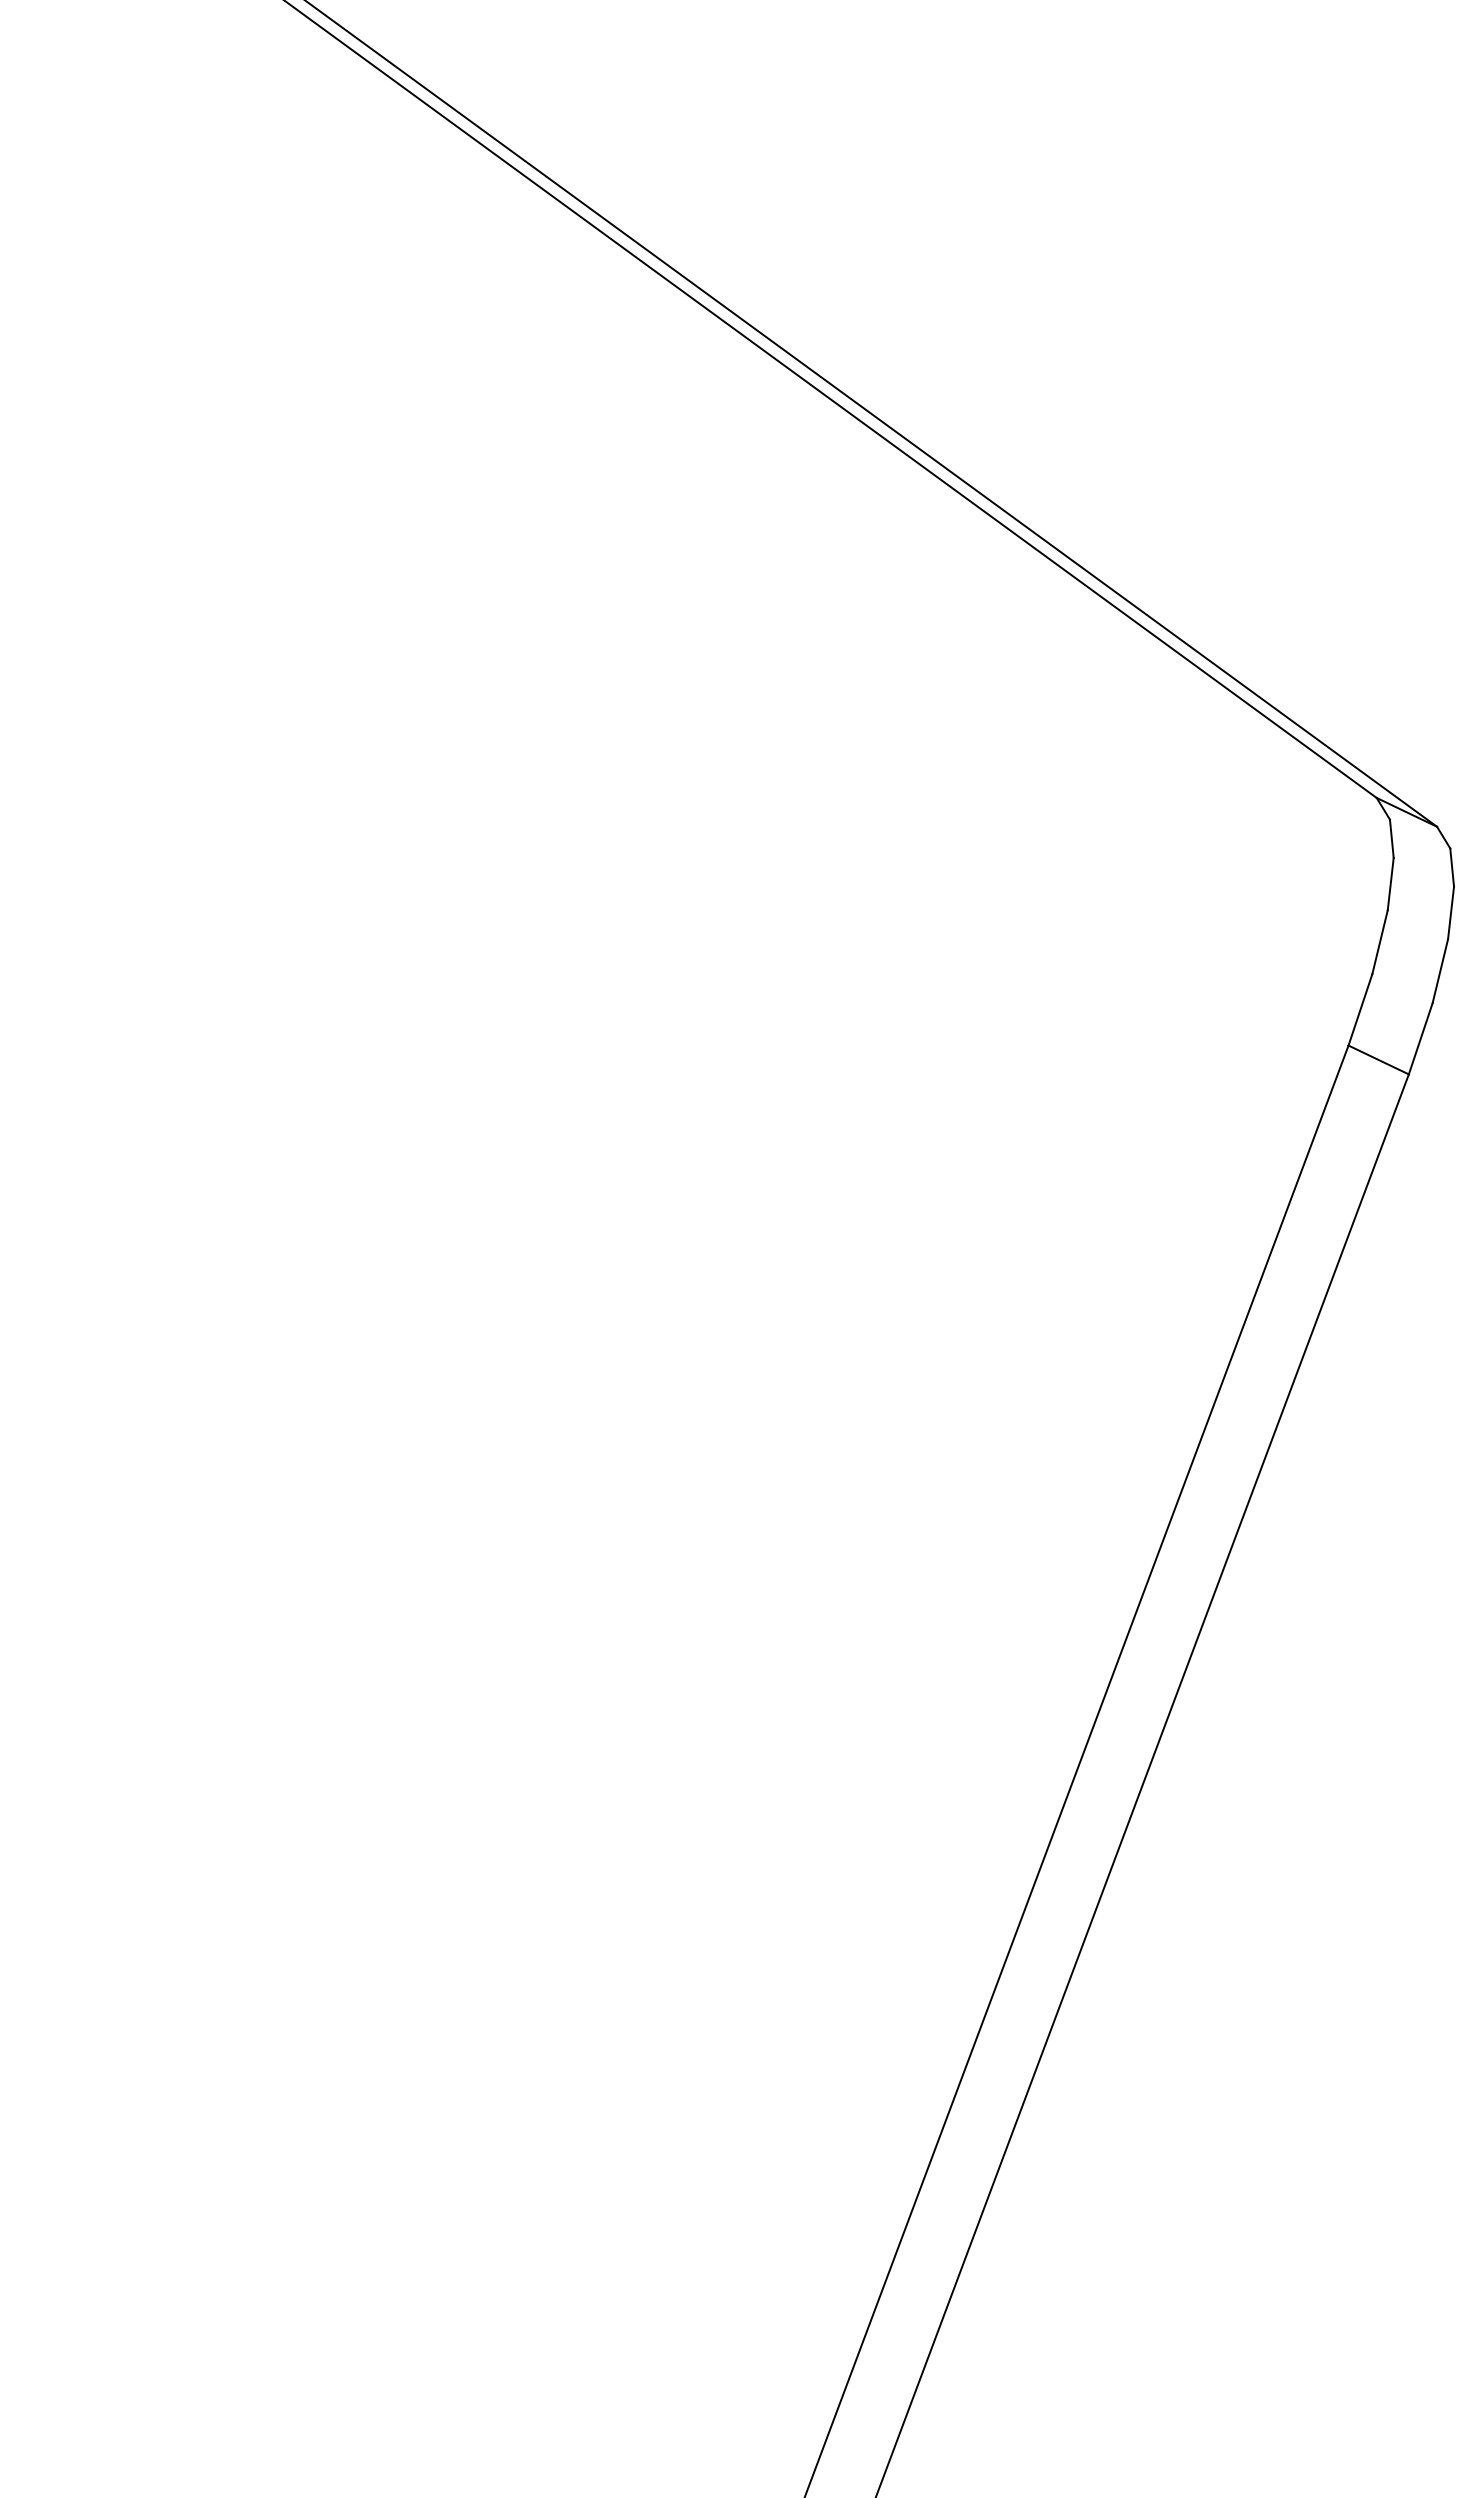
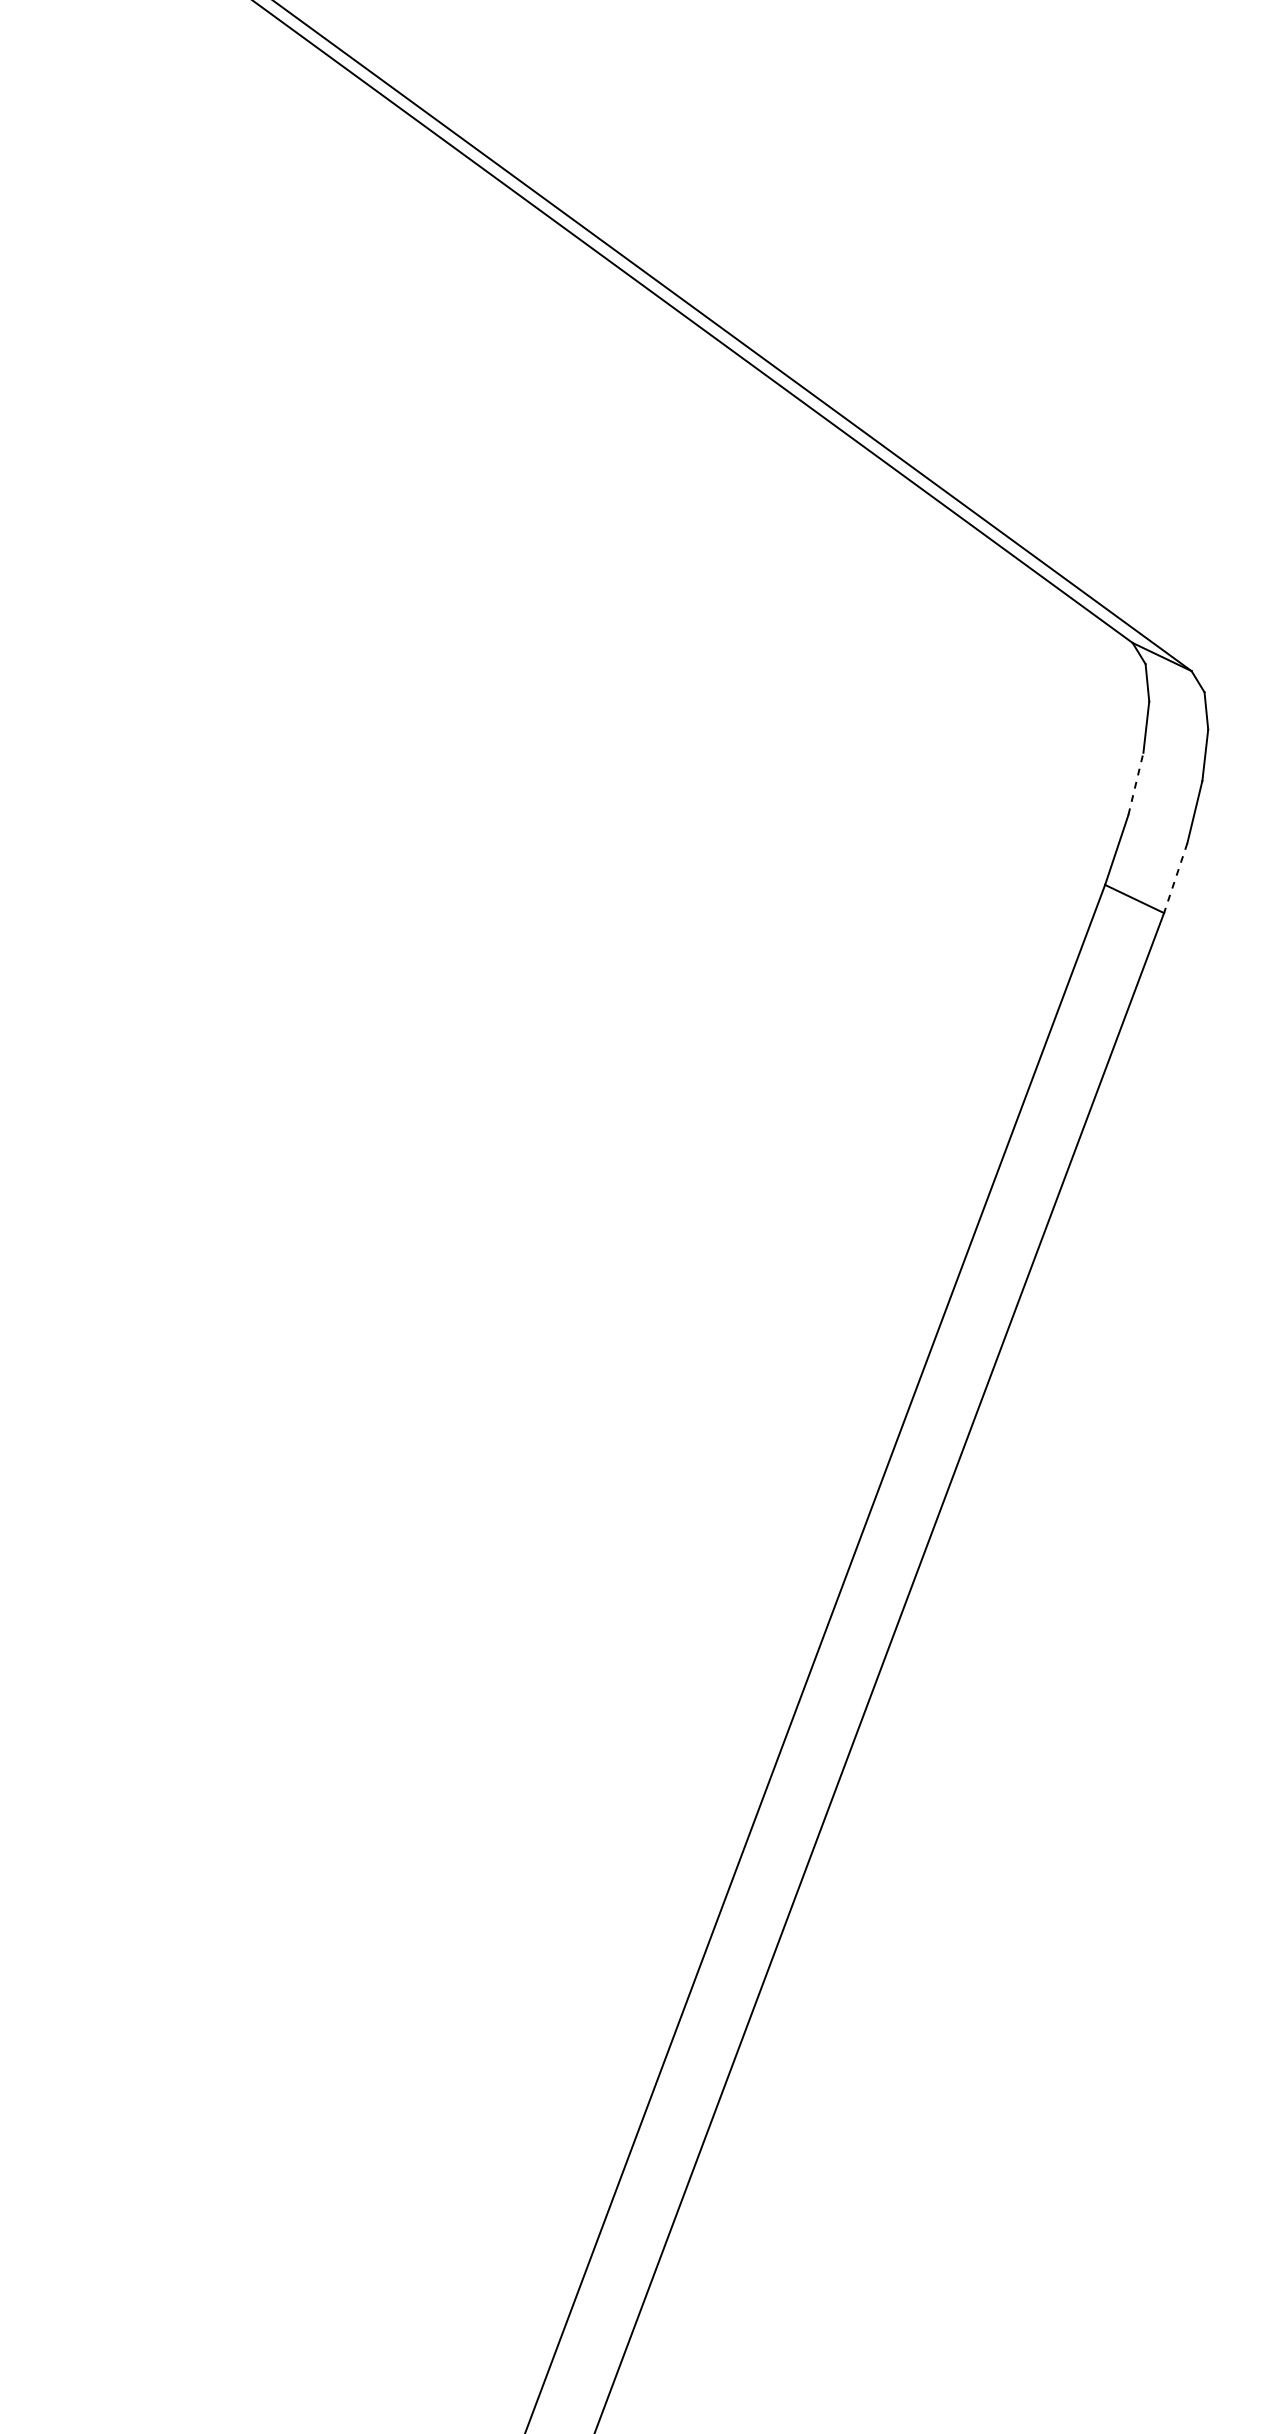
line: (1380, 942) -> (1136, 784), solid -> dashed
line: (1420, 1038) -> (1175, 878), solid -> dashed

